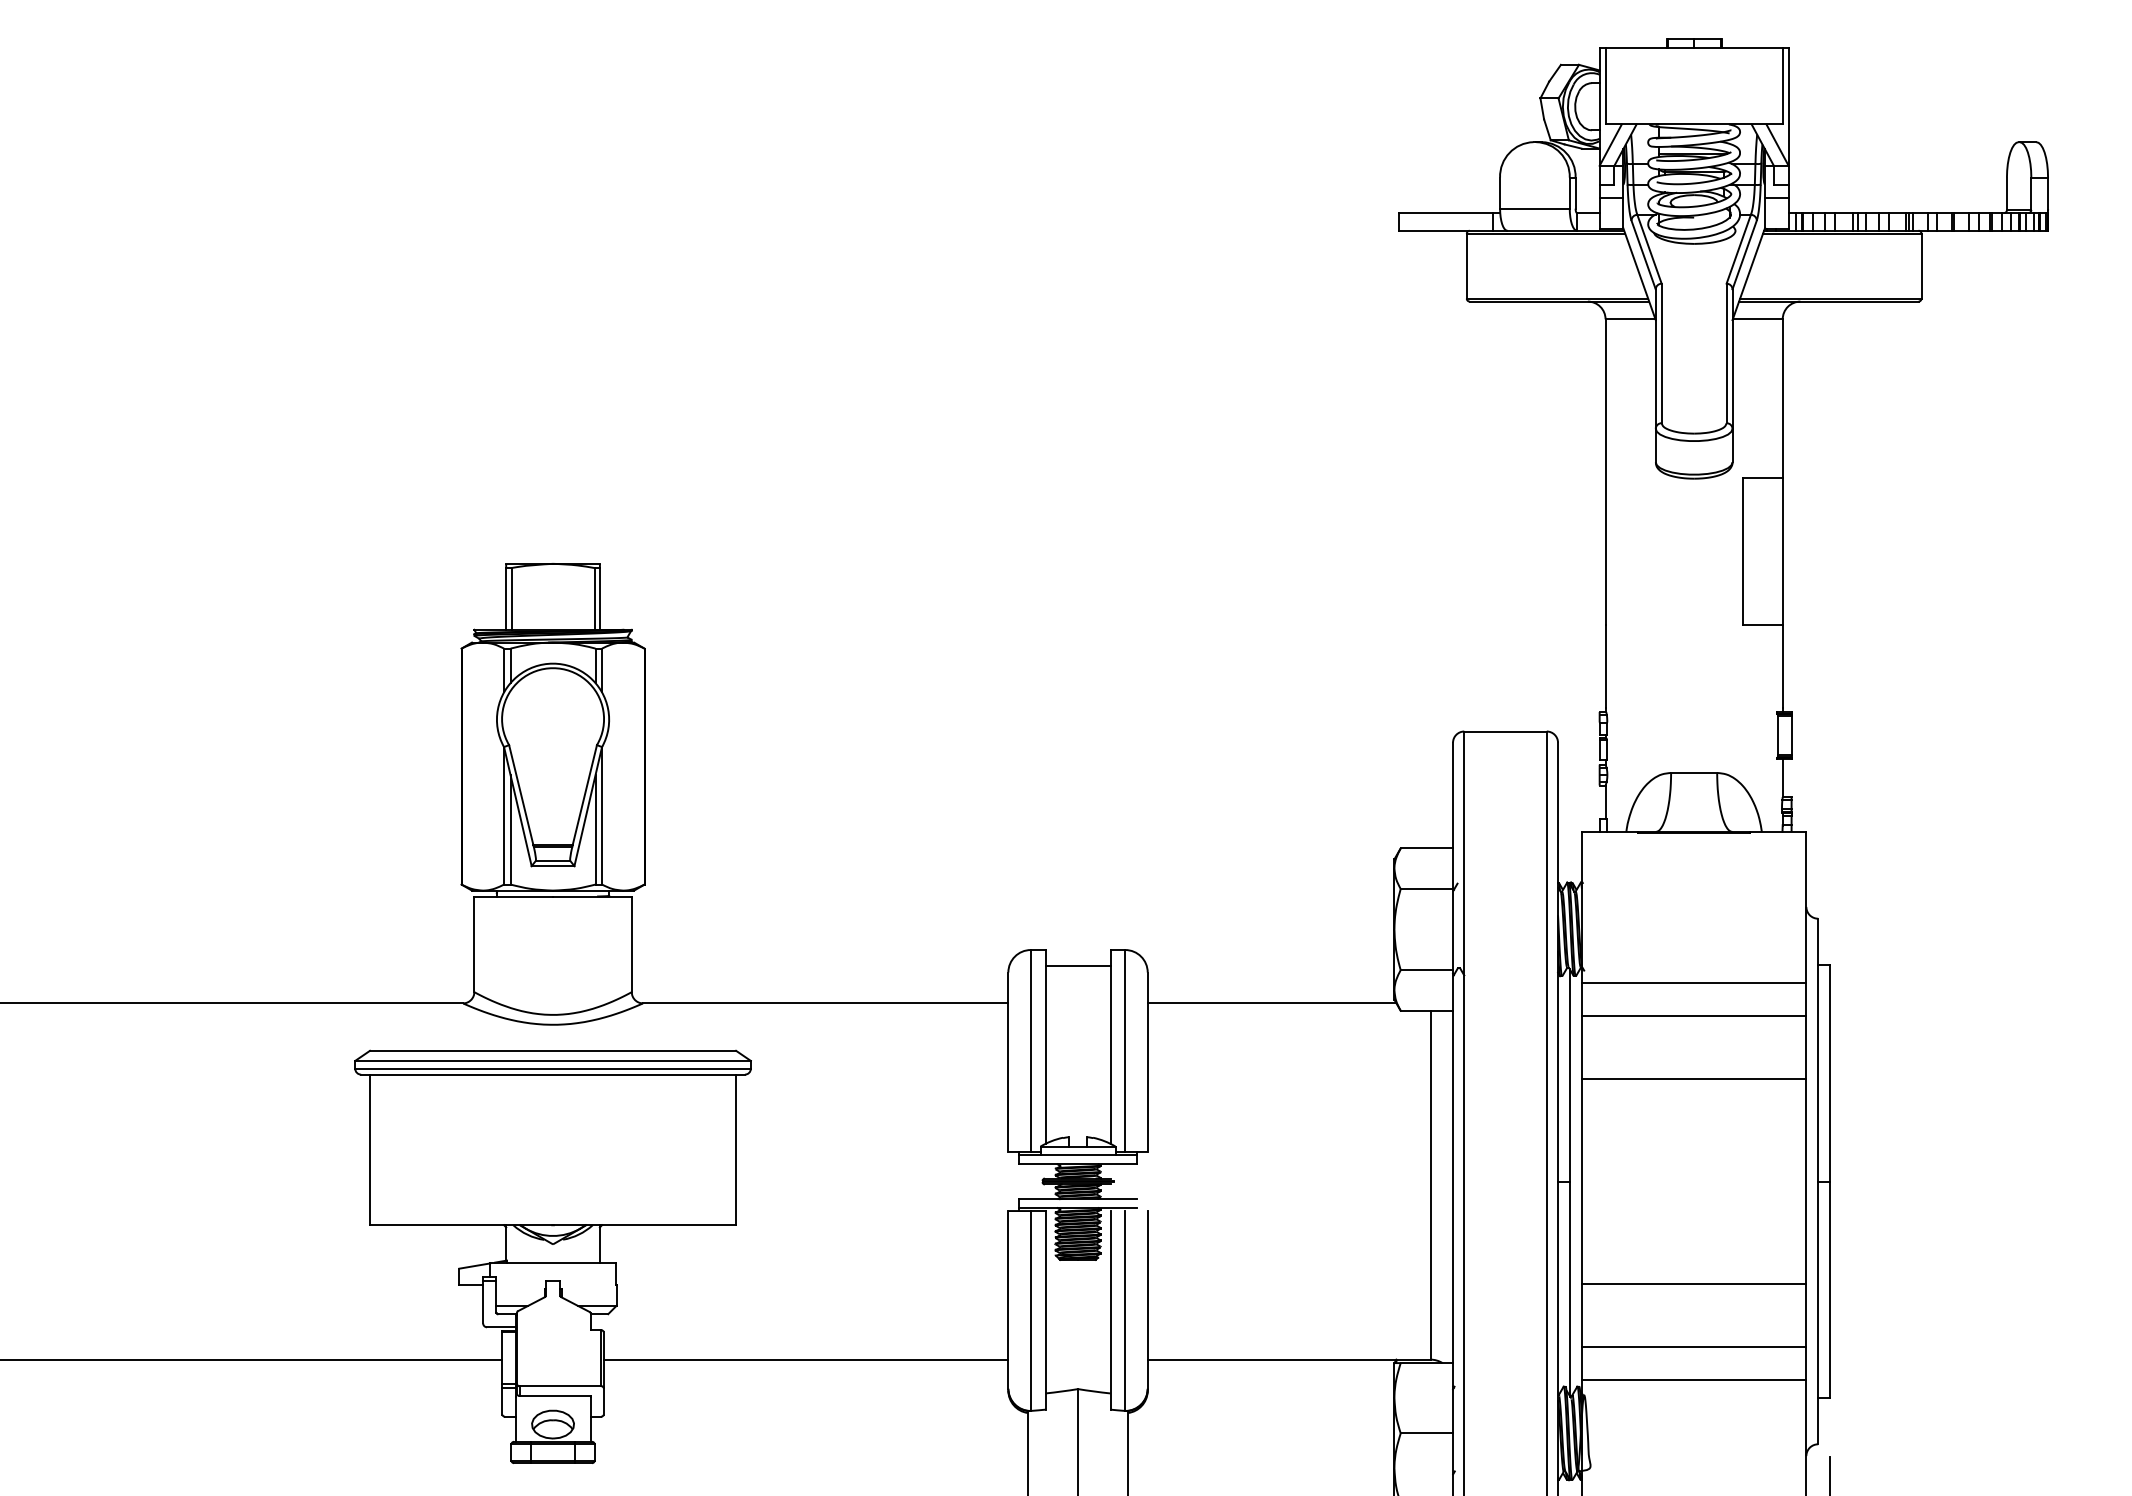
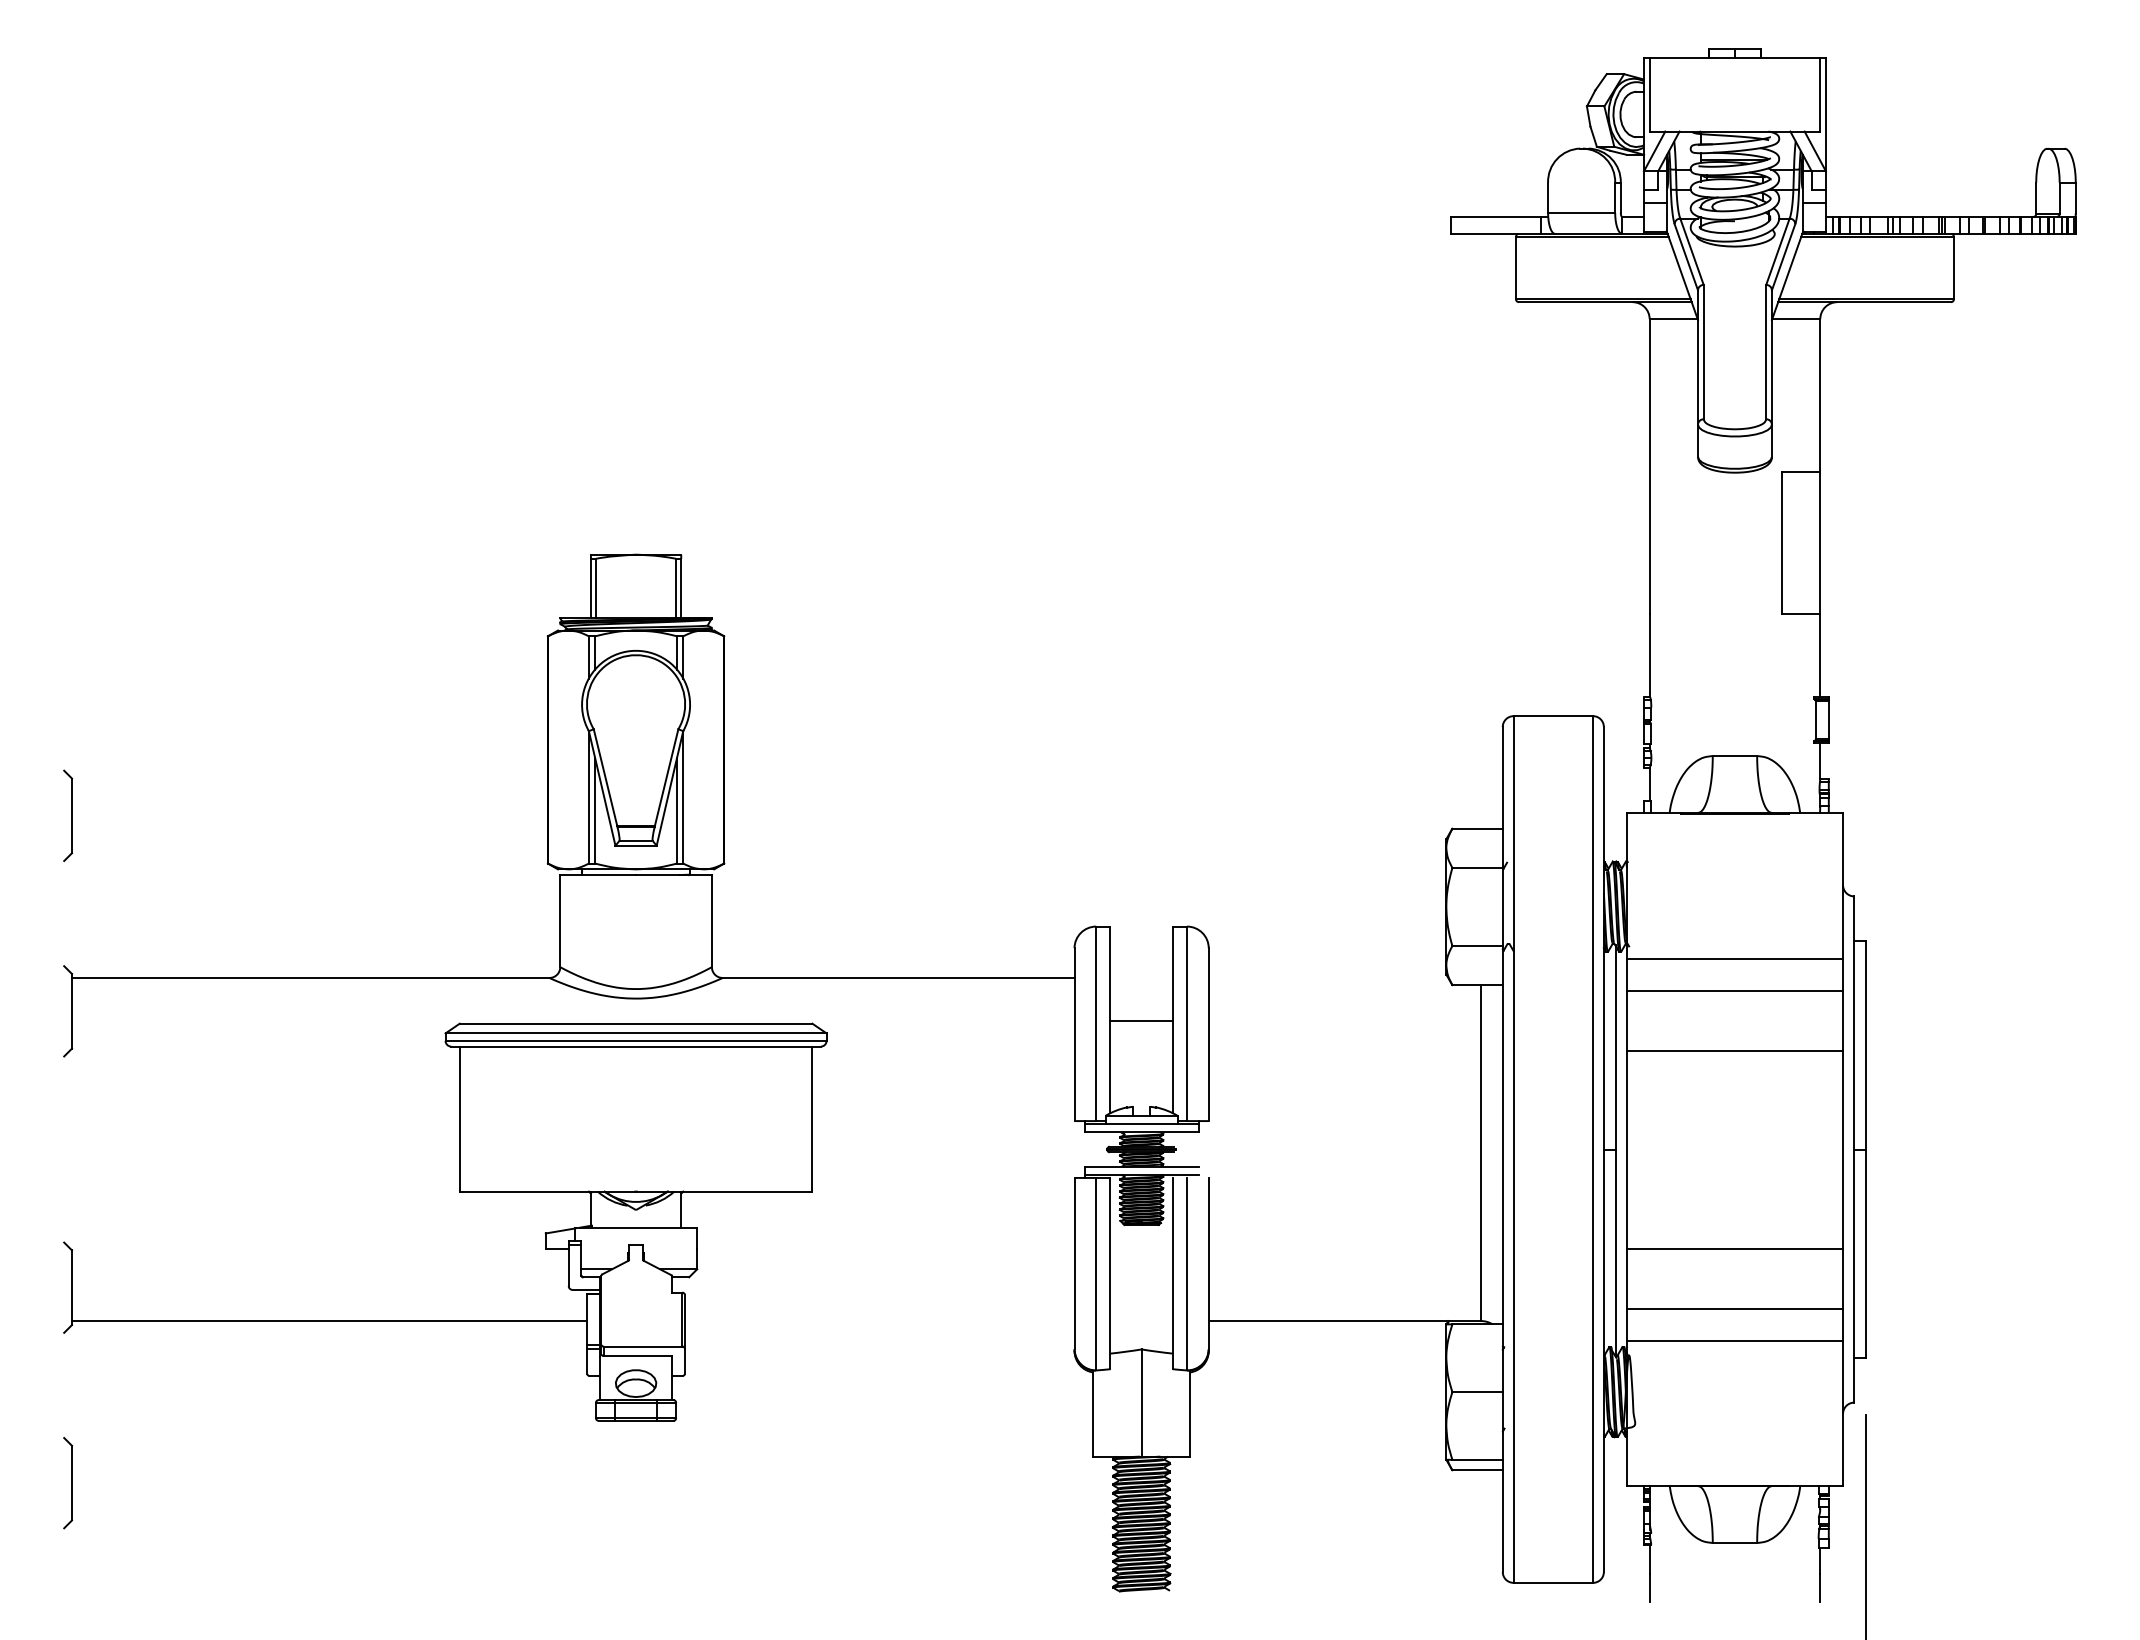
line: (1077, 965) -> (1141, 1020), moved
line: (1272, 1002) -> (1328, 977), removed
line: (805, 1360) -> (879, 1321), removed

